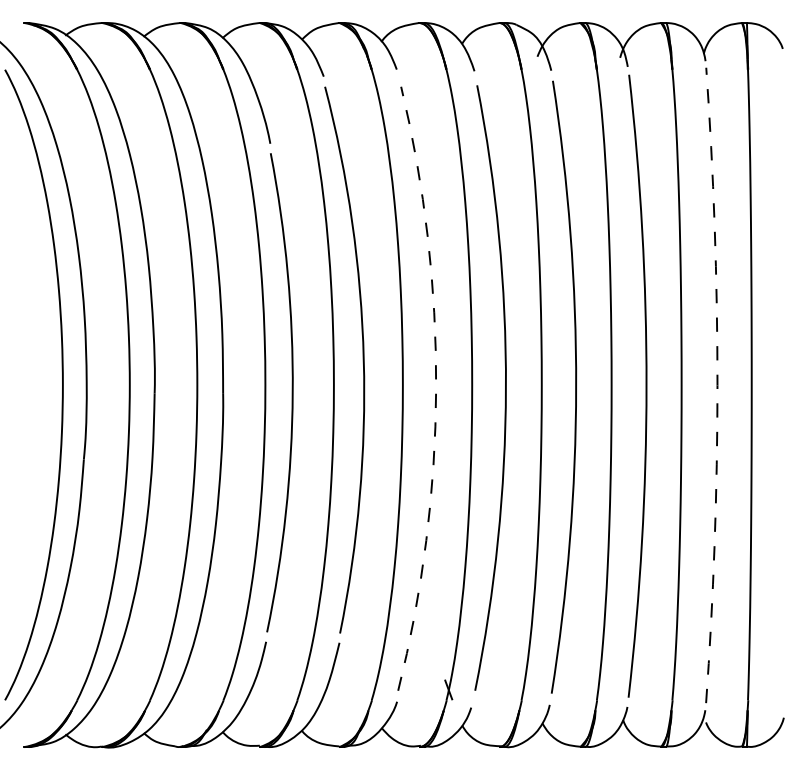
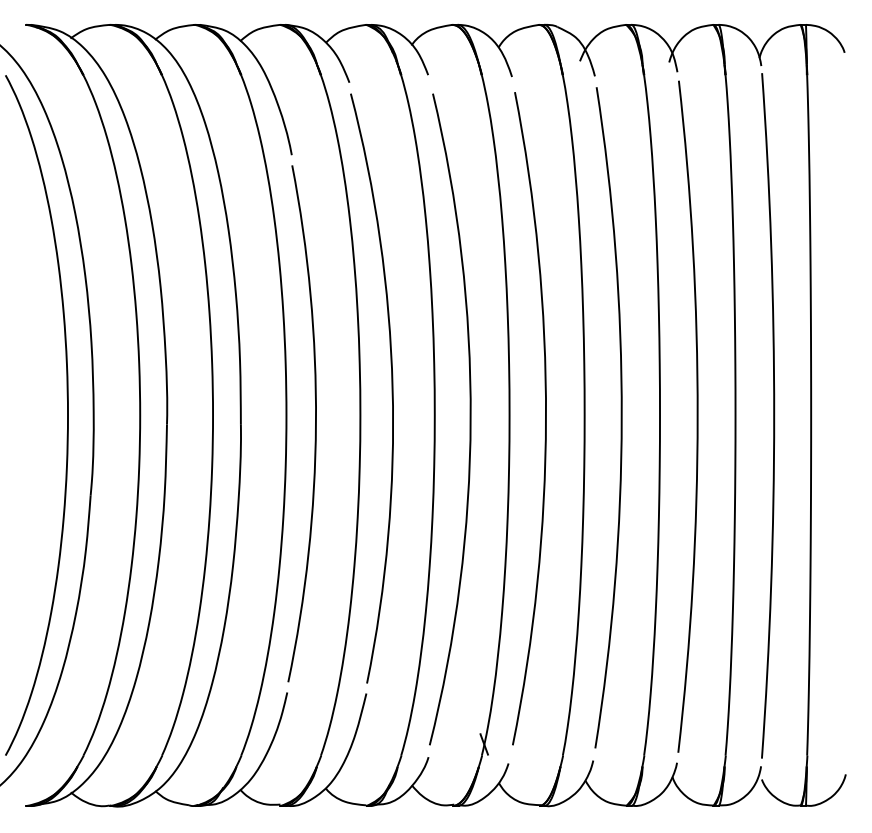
arc: (717, 385) -> (774, 415), dashed -> solid
arc: (435, 388) -> (470, 419), dashed -> solid

